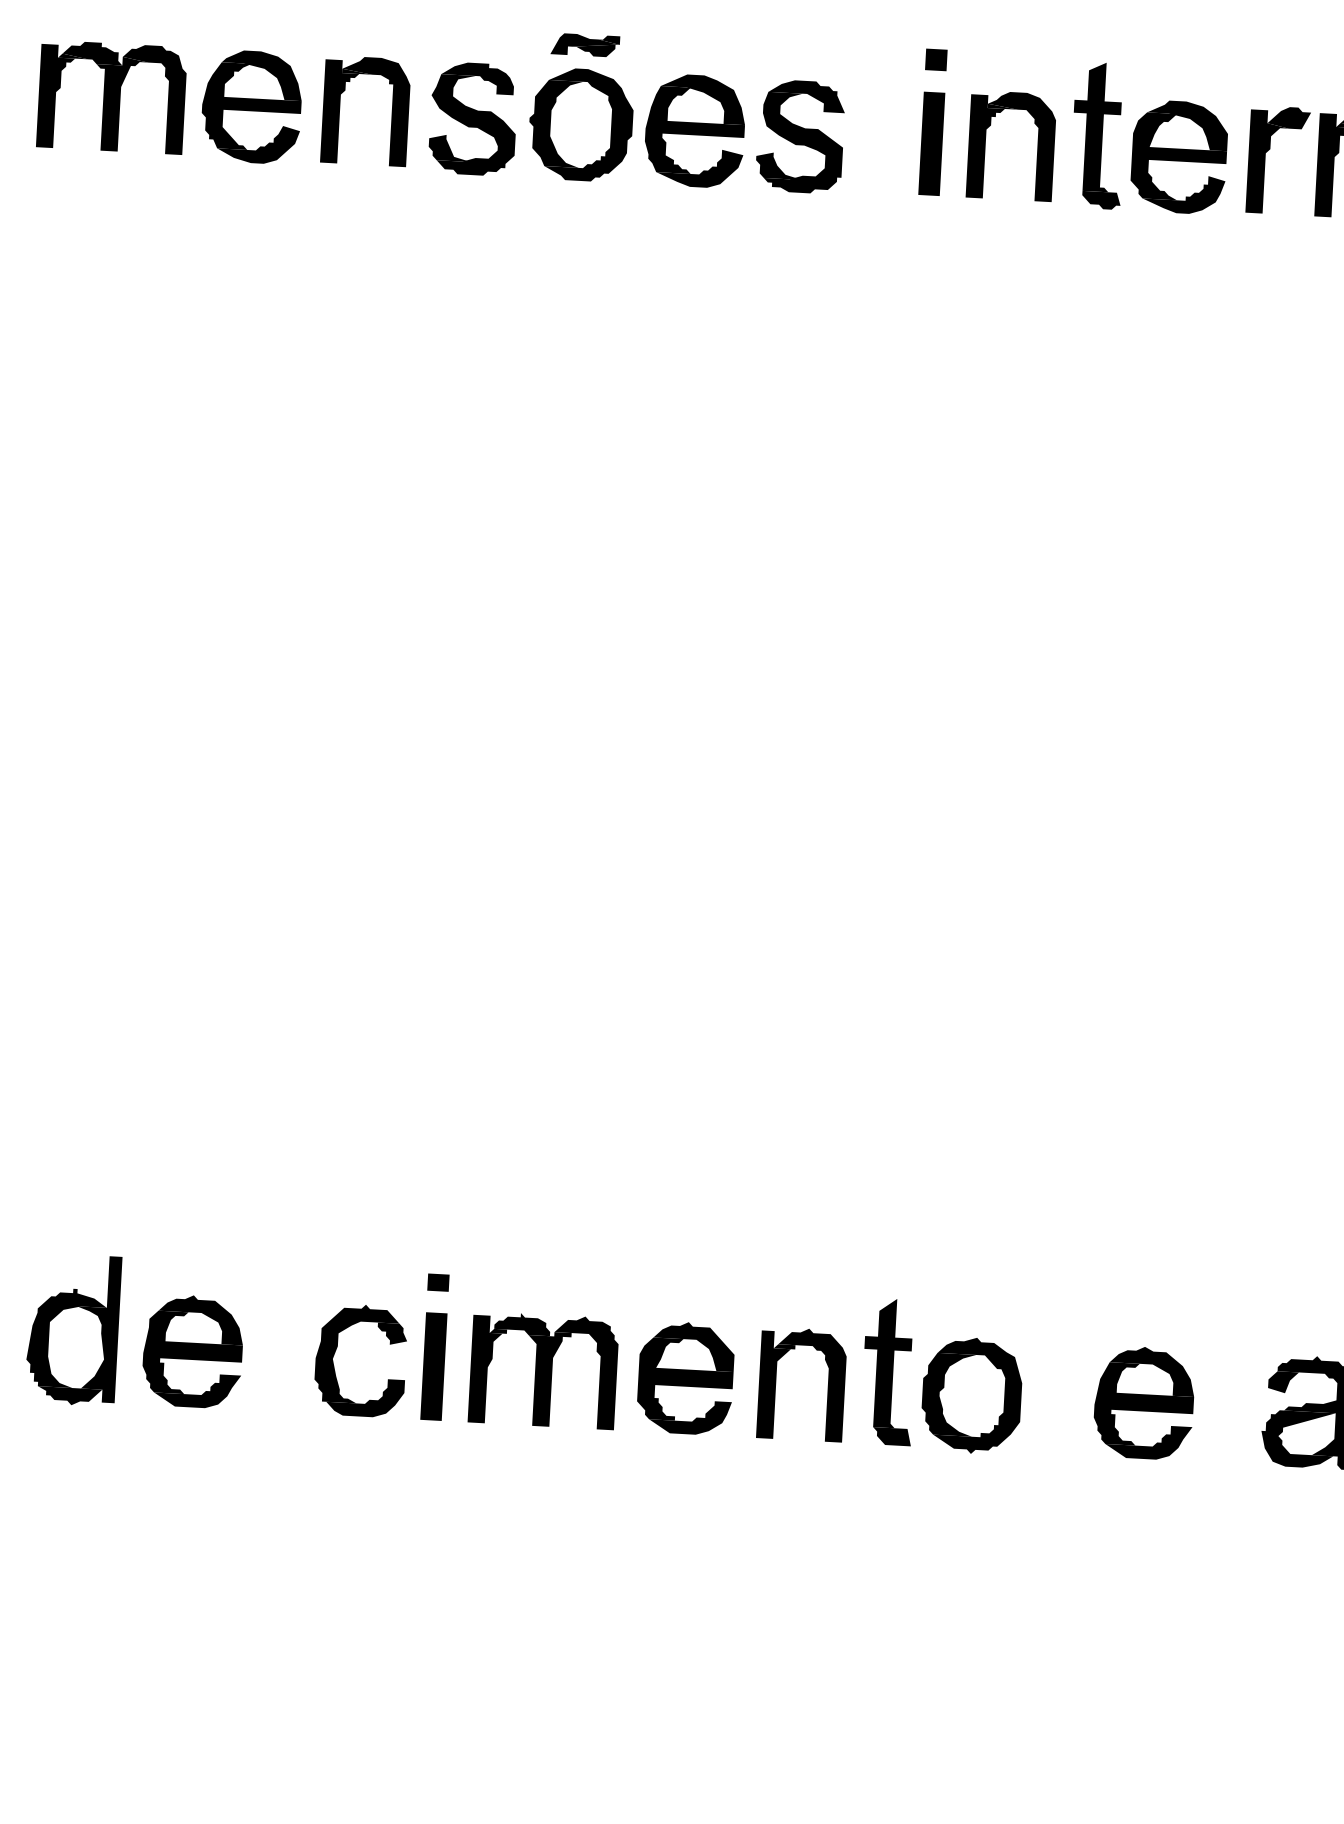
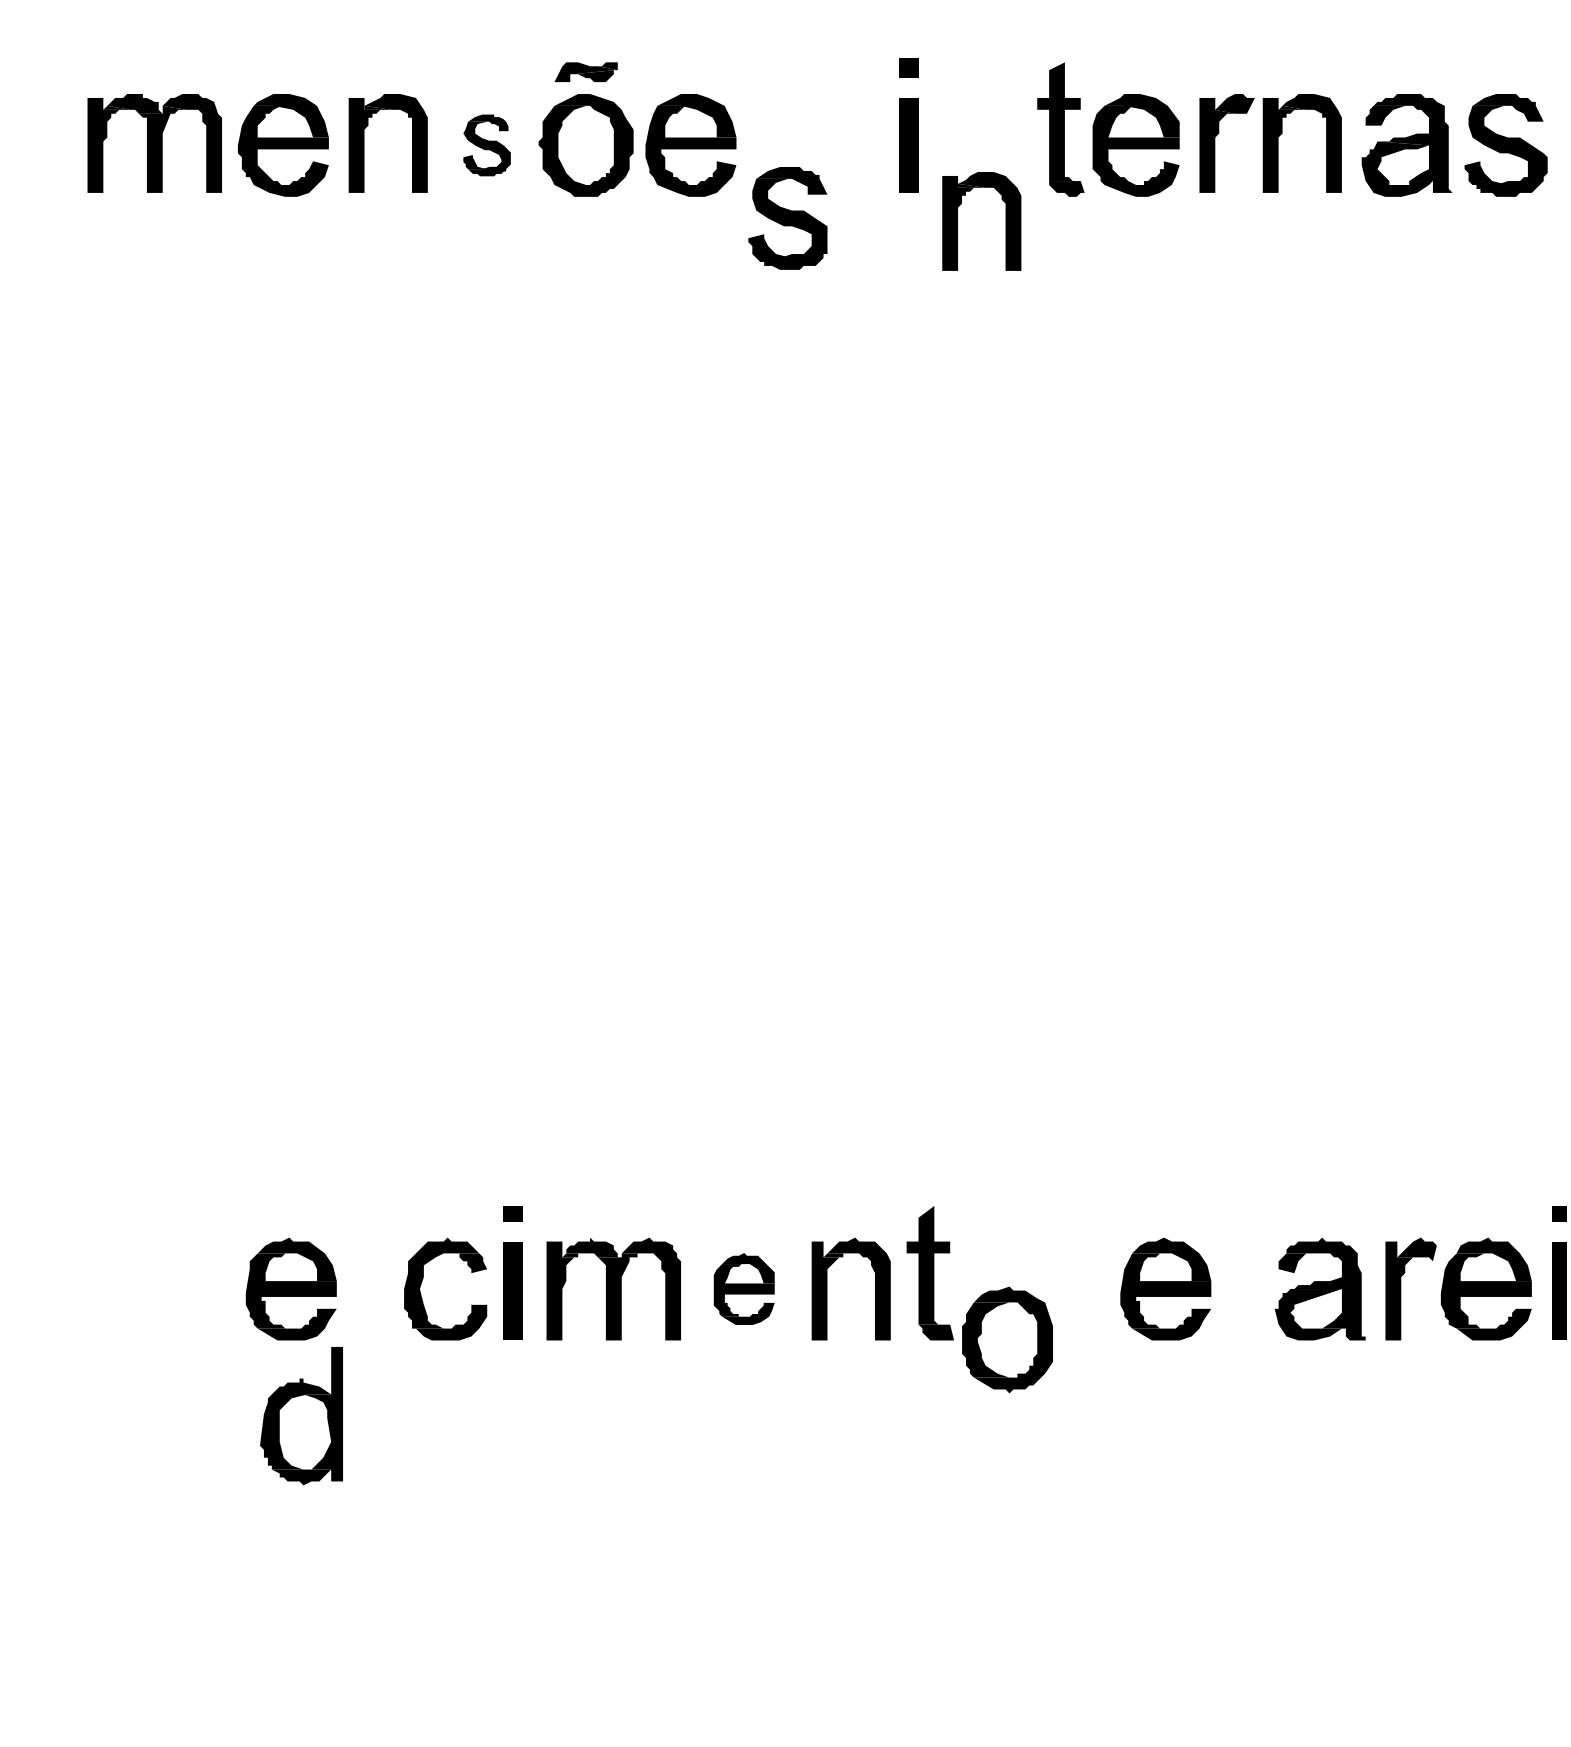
part: (472, 119) -> (486, 145), size x0.6
part: (800, 136) -> (787, 218), moved
part: (985, 144) -> (957, 221), moved
part: (73, 1330) -> (301, 1416), moved
part: (684, 1377) -> (743, 1288), size x0.7
part: (971, 1395) -> (1007, 1339), moved

